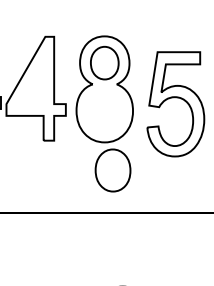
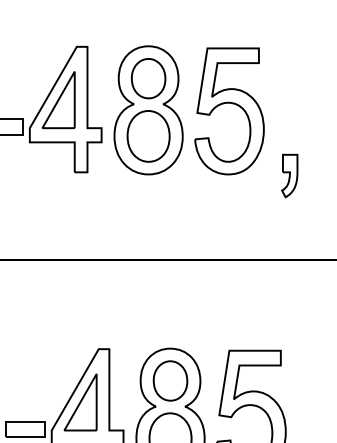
part: (30, 81) -> (58, 100), added
part: (178, 98) -> (232, 104), moved
part: (112, 170) -> (148, 136), moved

